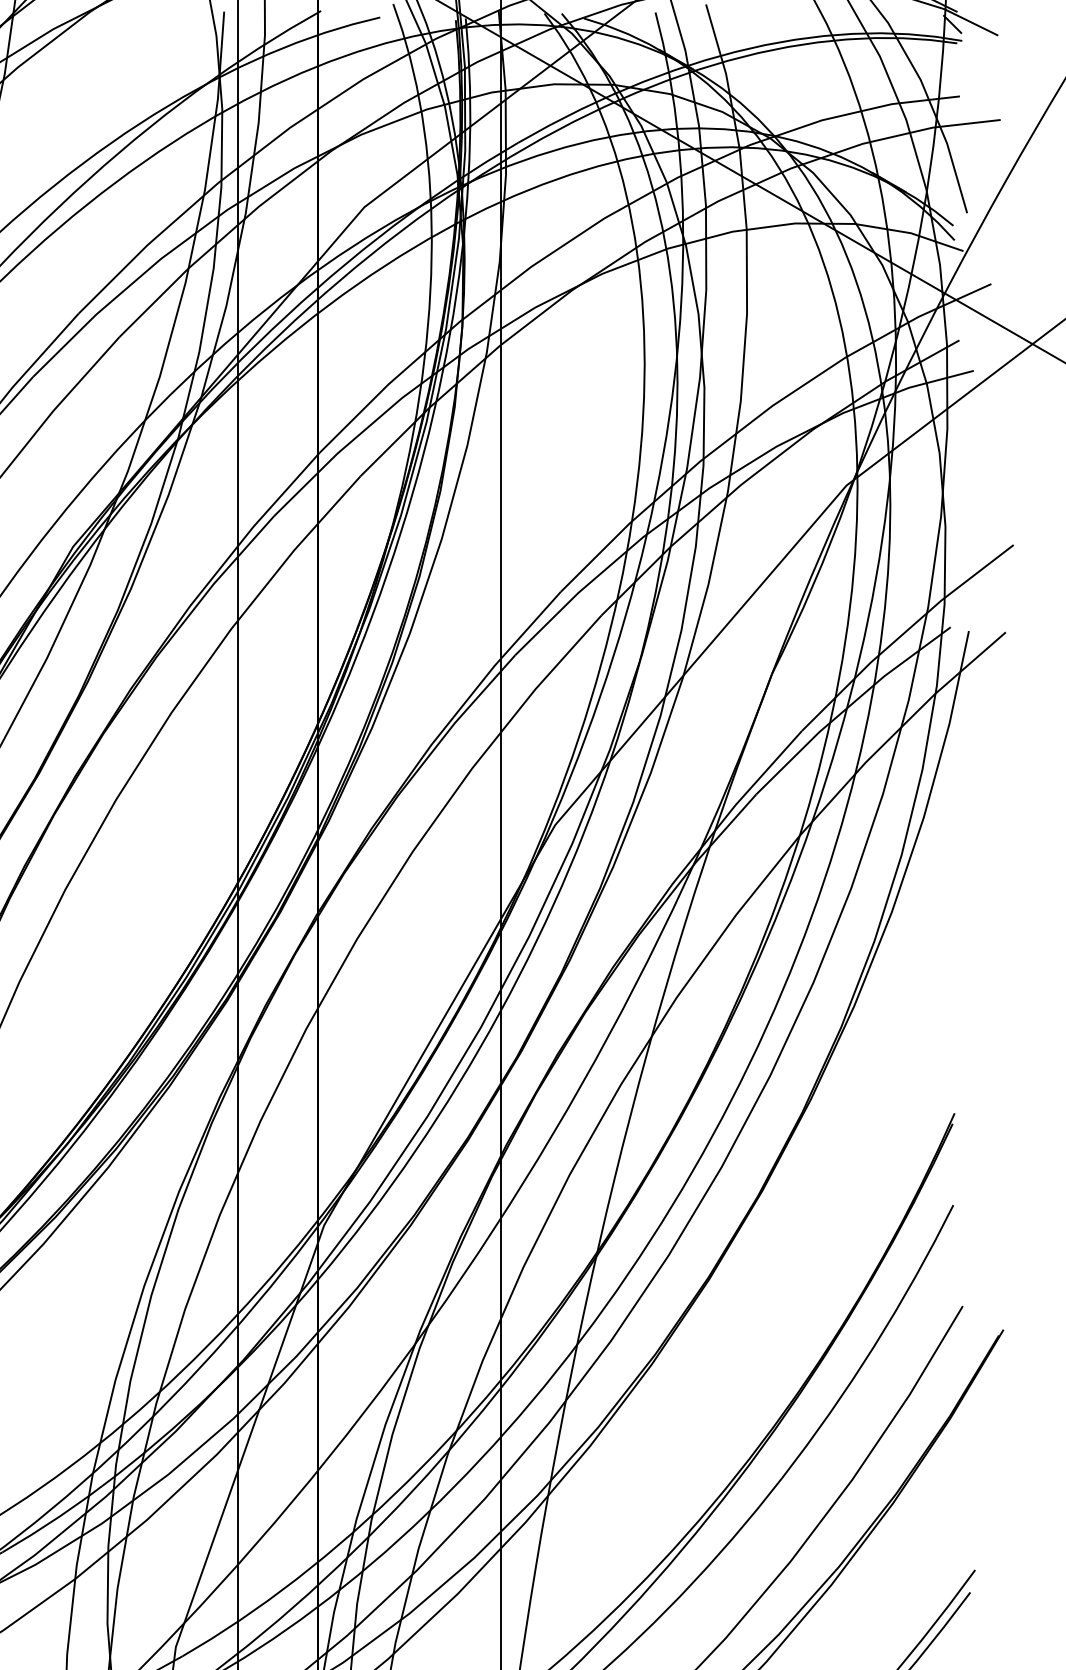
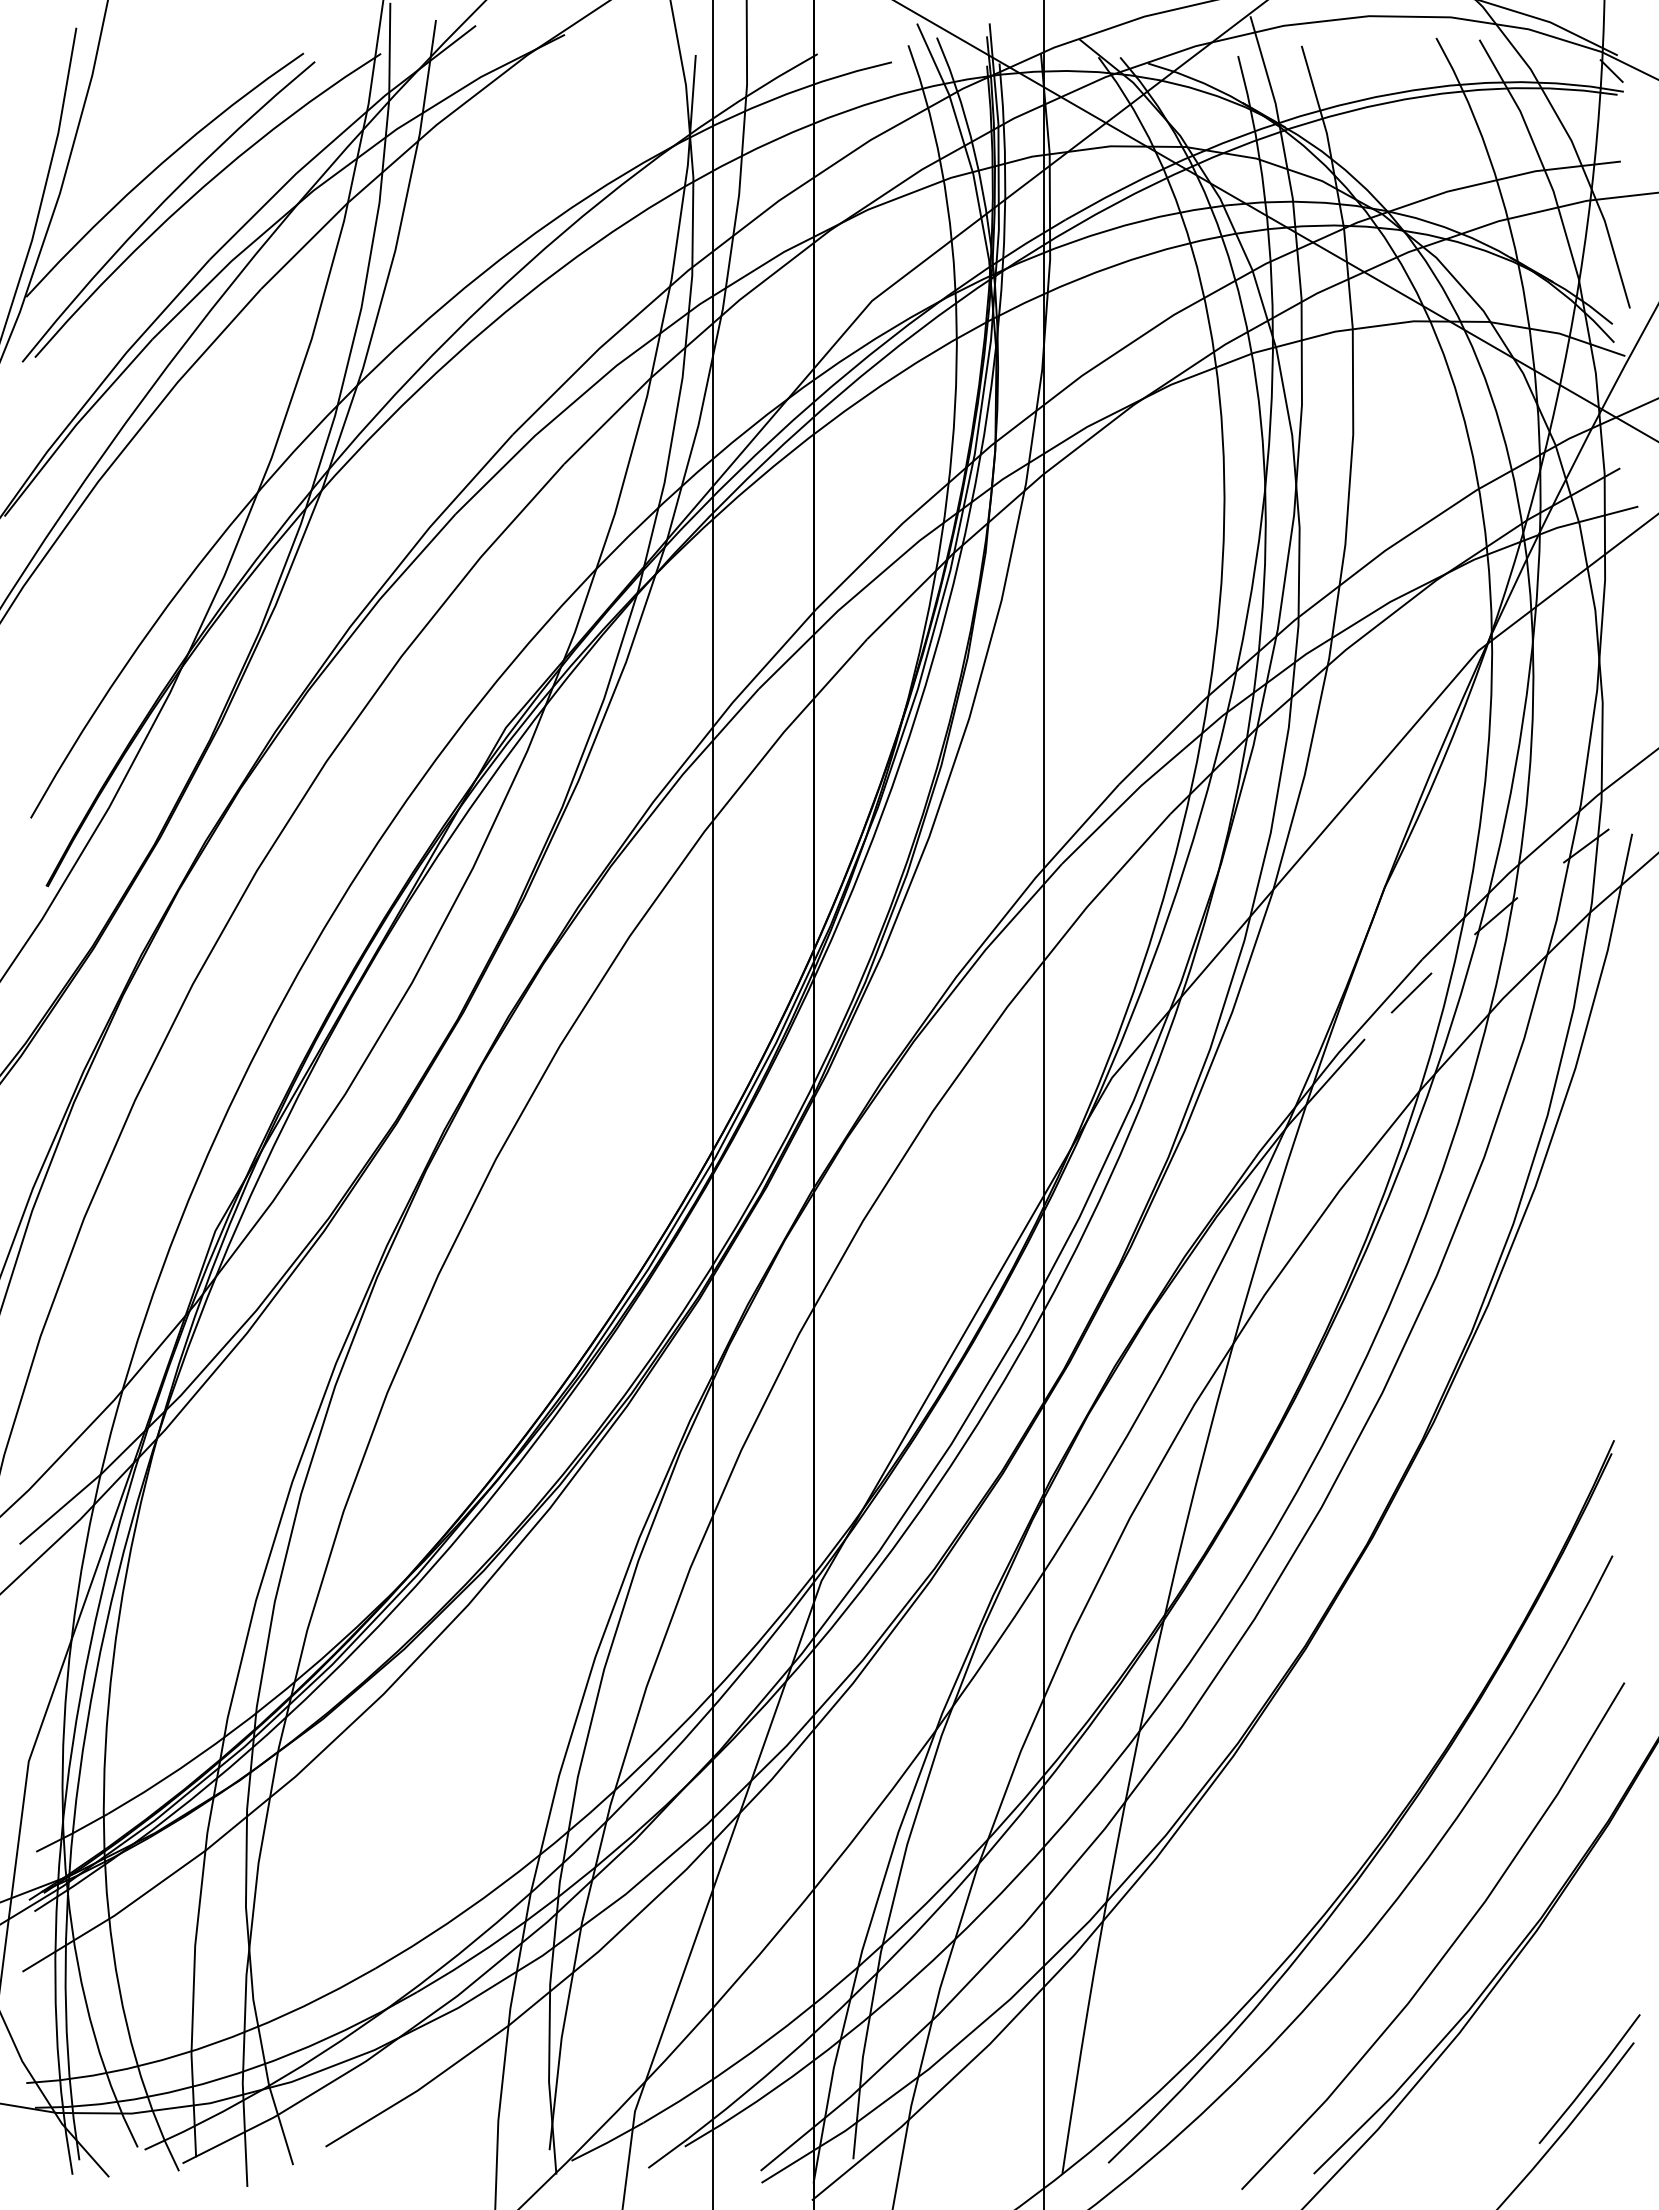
line: (849, 706) -> (1482, 928), solid -> dashed

